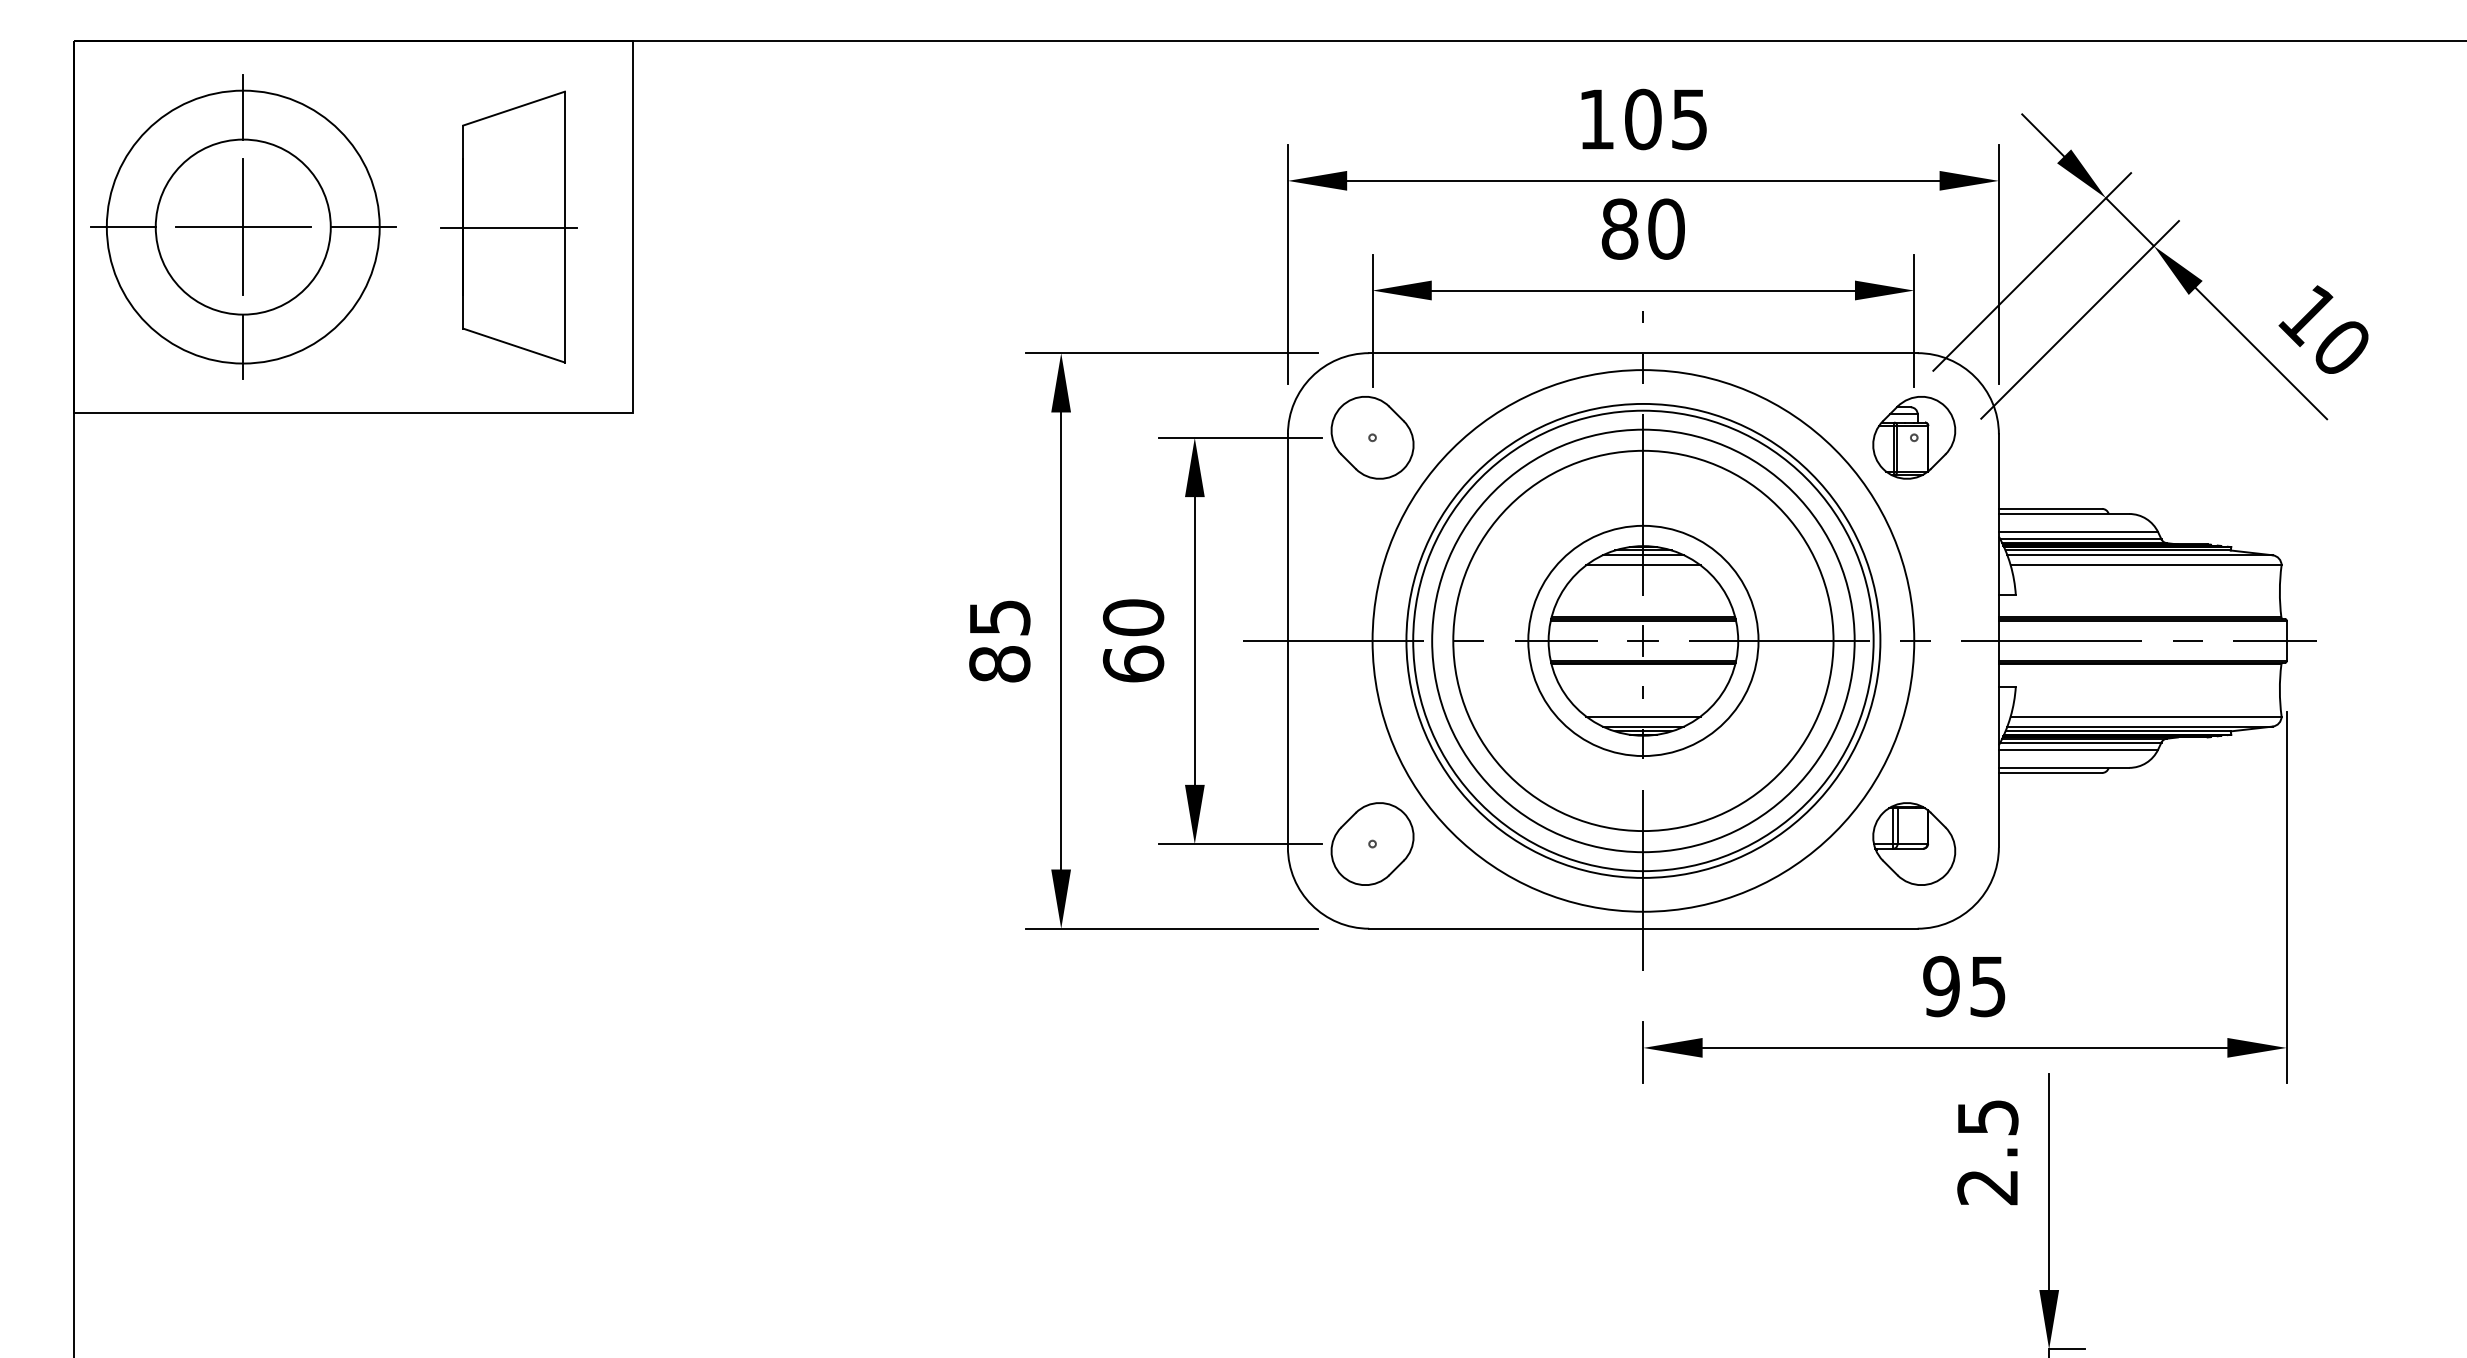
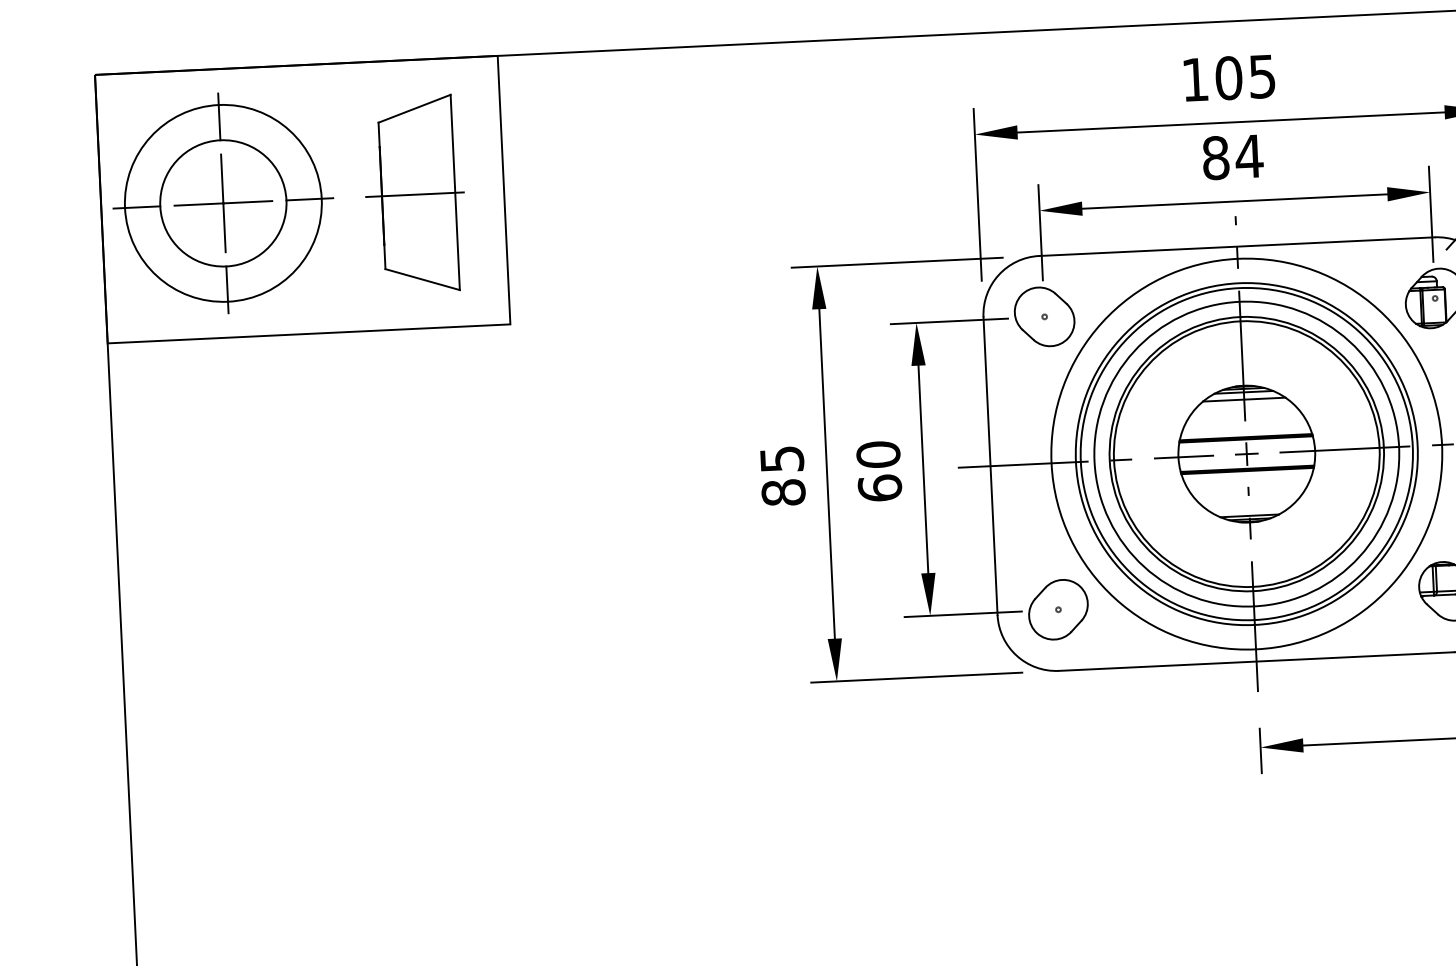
text: (1666, 228) -> (1249, 156), 80 -> 84
circle: (1643, 640) -> (1246, 453), size x1.6
line: (1643, 716) -> (1249, 508), removed

